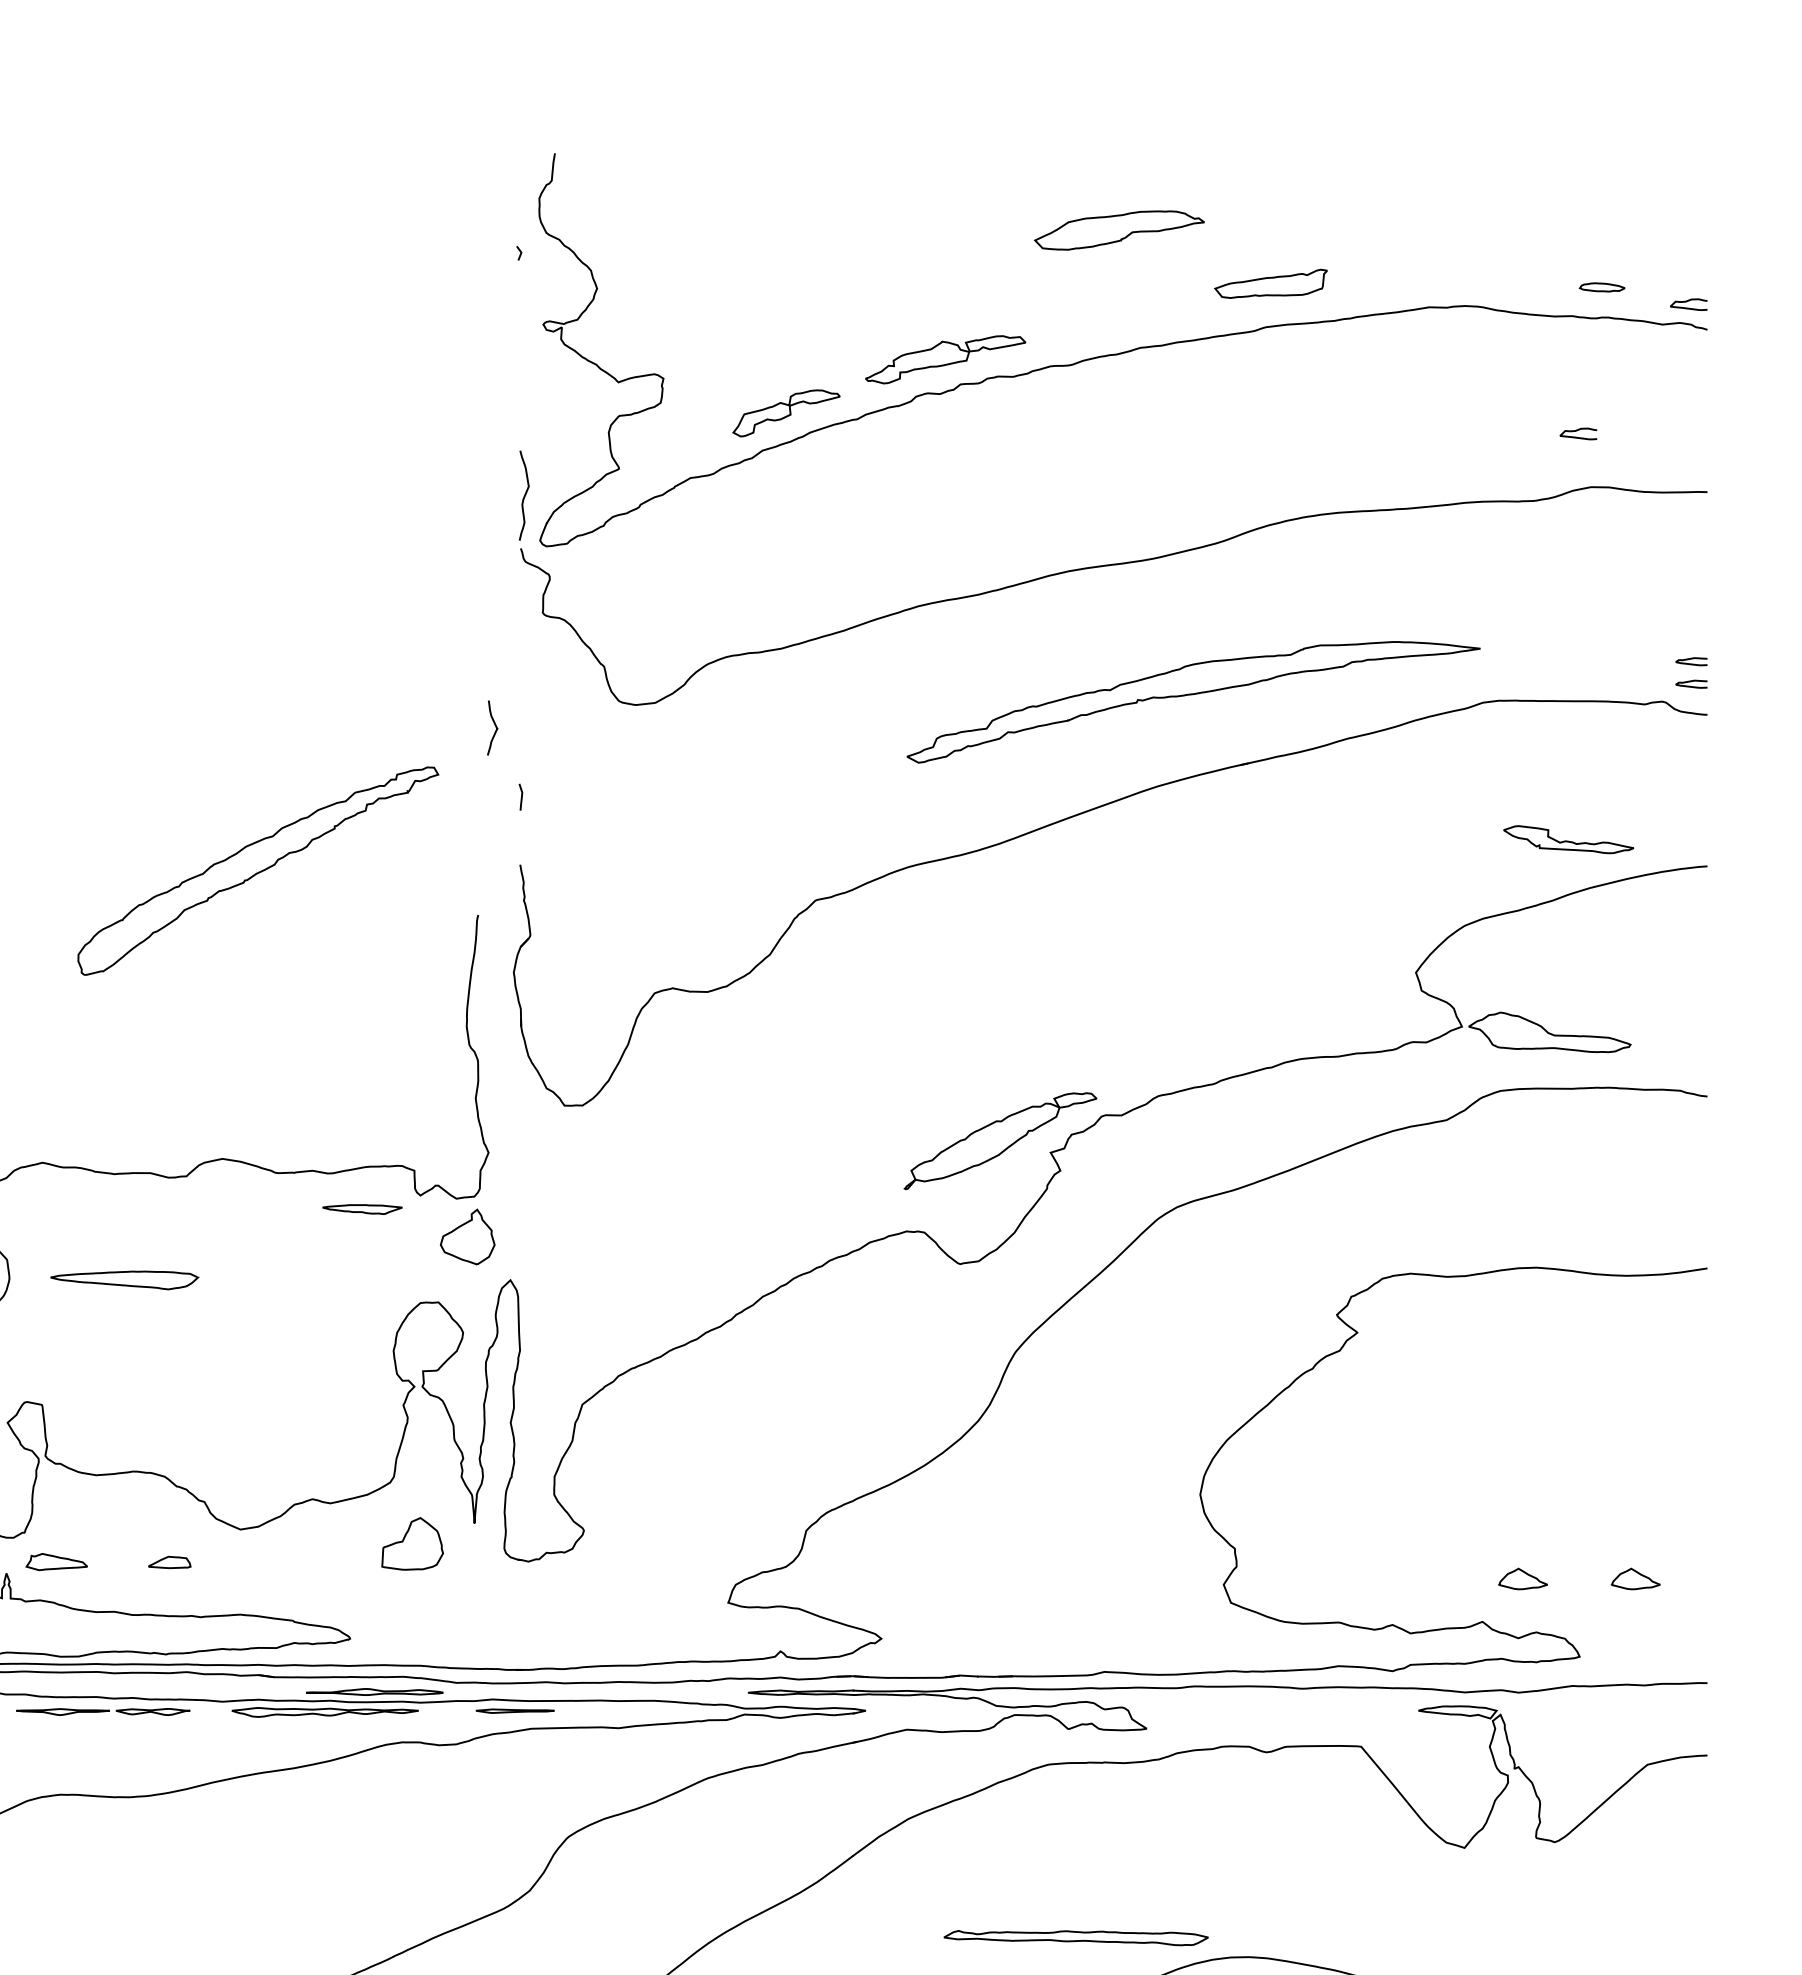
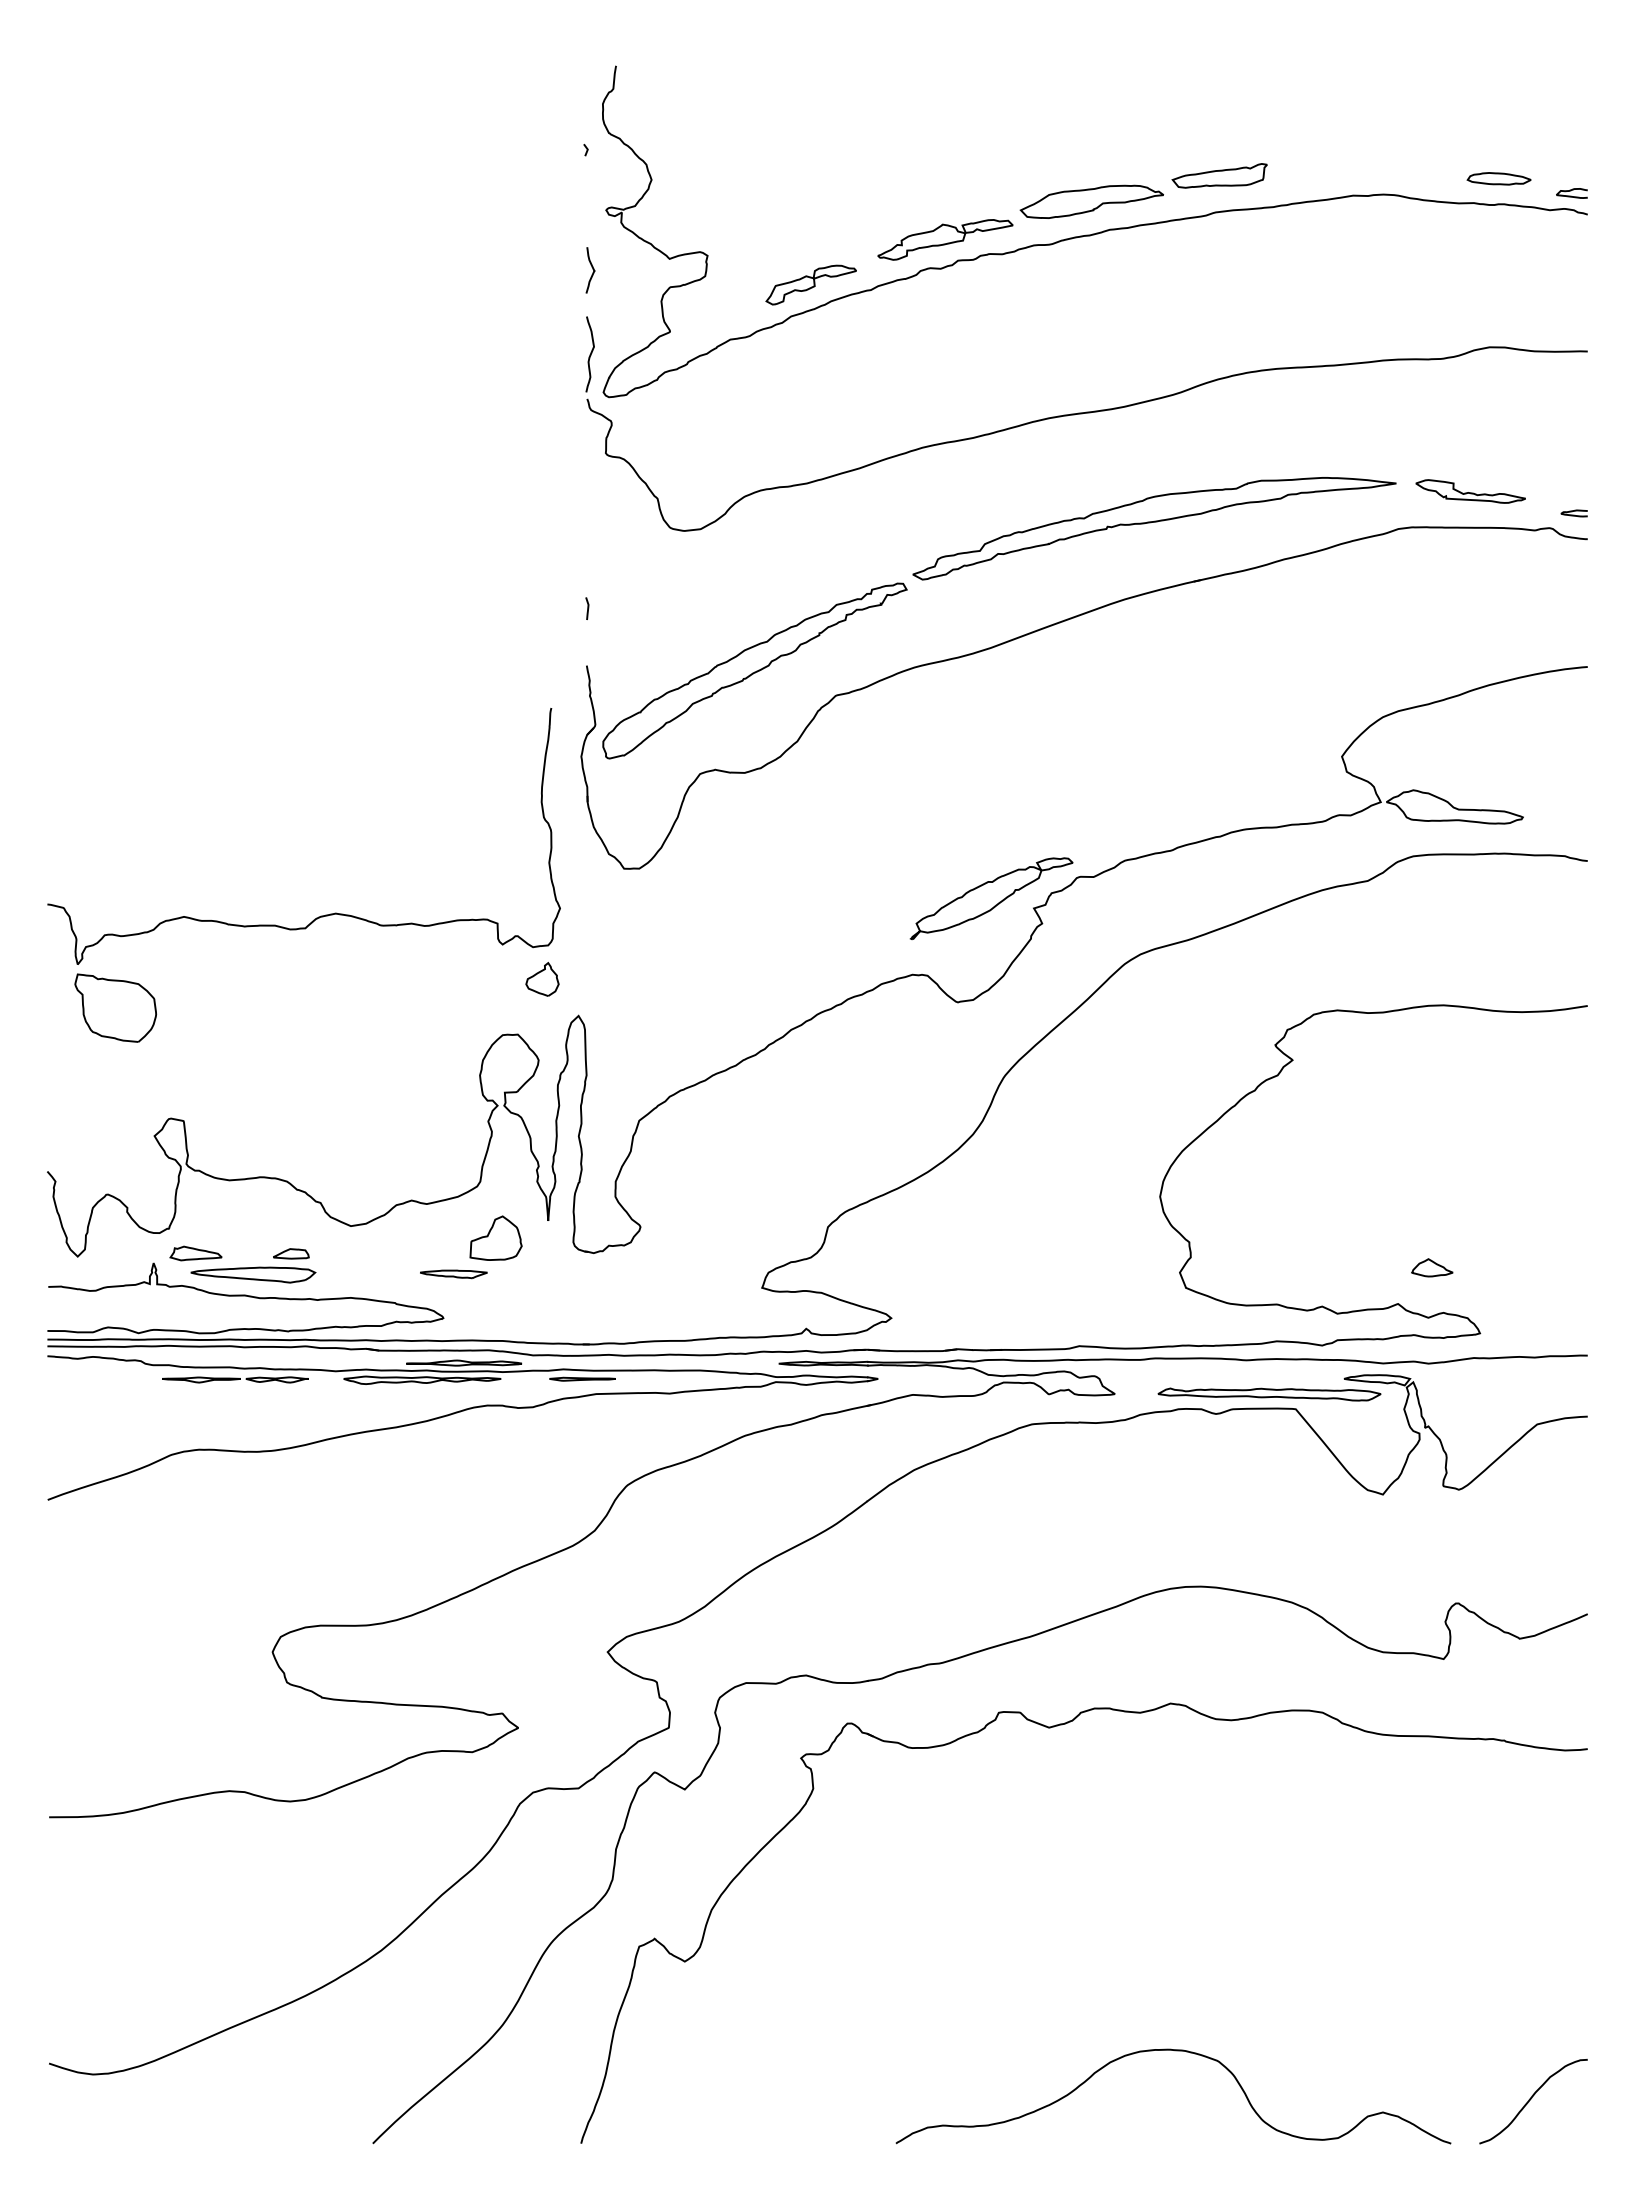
part: (1118, 230) -> (1091, 201), moved
part: (1601, 286) -> (1498, 178), size x1.67
curve: (1577, 431) -> (1478, 300), removed
curve: (1690, 662) -> (1573, 495), removed
curve: (494, 726) -> (592, 269), moved
part: (1568, 839) -> (1470, 491), moved
part: (257, 870) -> (754, 670), moved
part: (362, 1209) -> (453, 1274), moved
part: (467, 1237) -> (542, 979), size x0.71
part: (124, 1279) -> (253, 1274), moved
part: (1636, 1578) -> (1527, 1267), removed
part: (1076, 1938) -> (1269, 1394), moved

